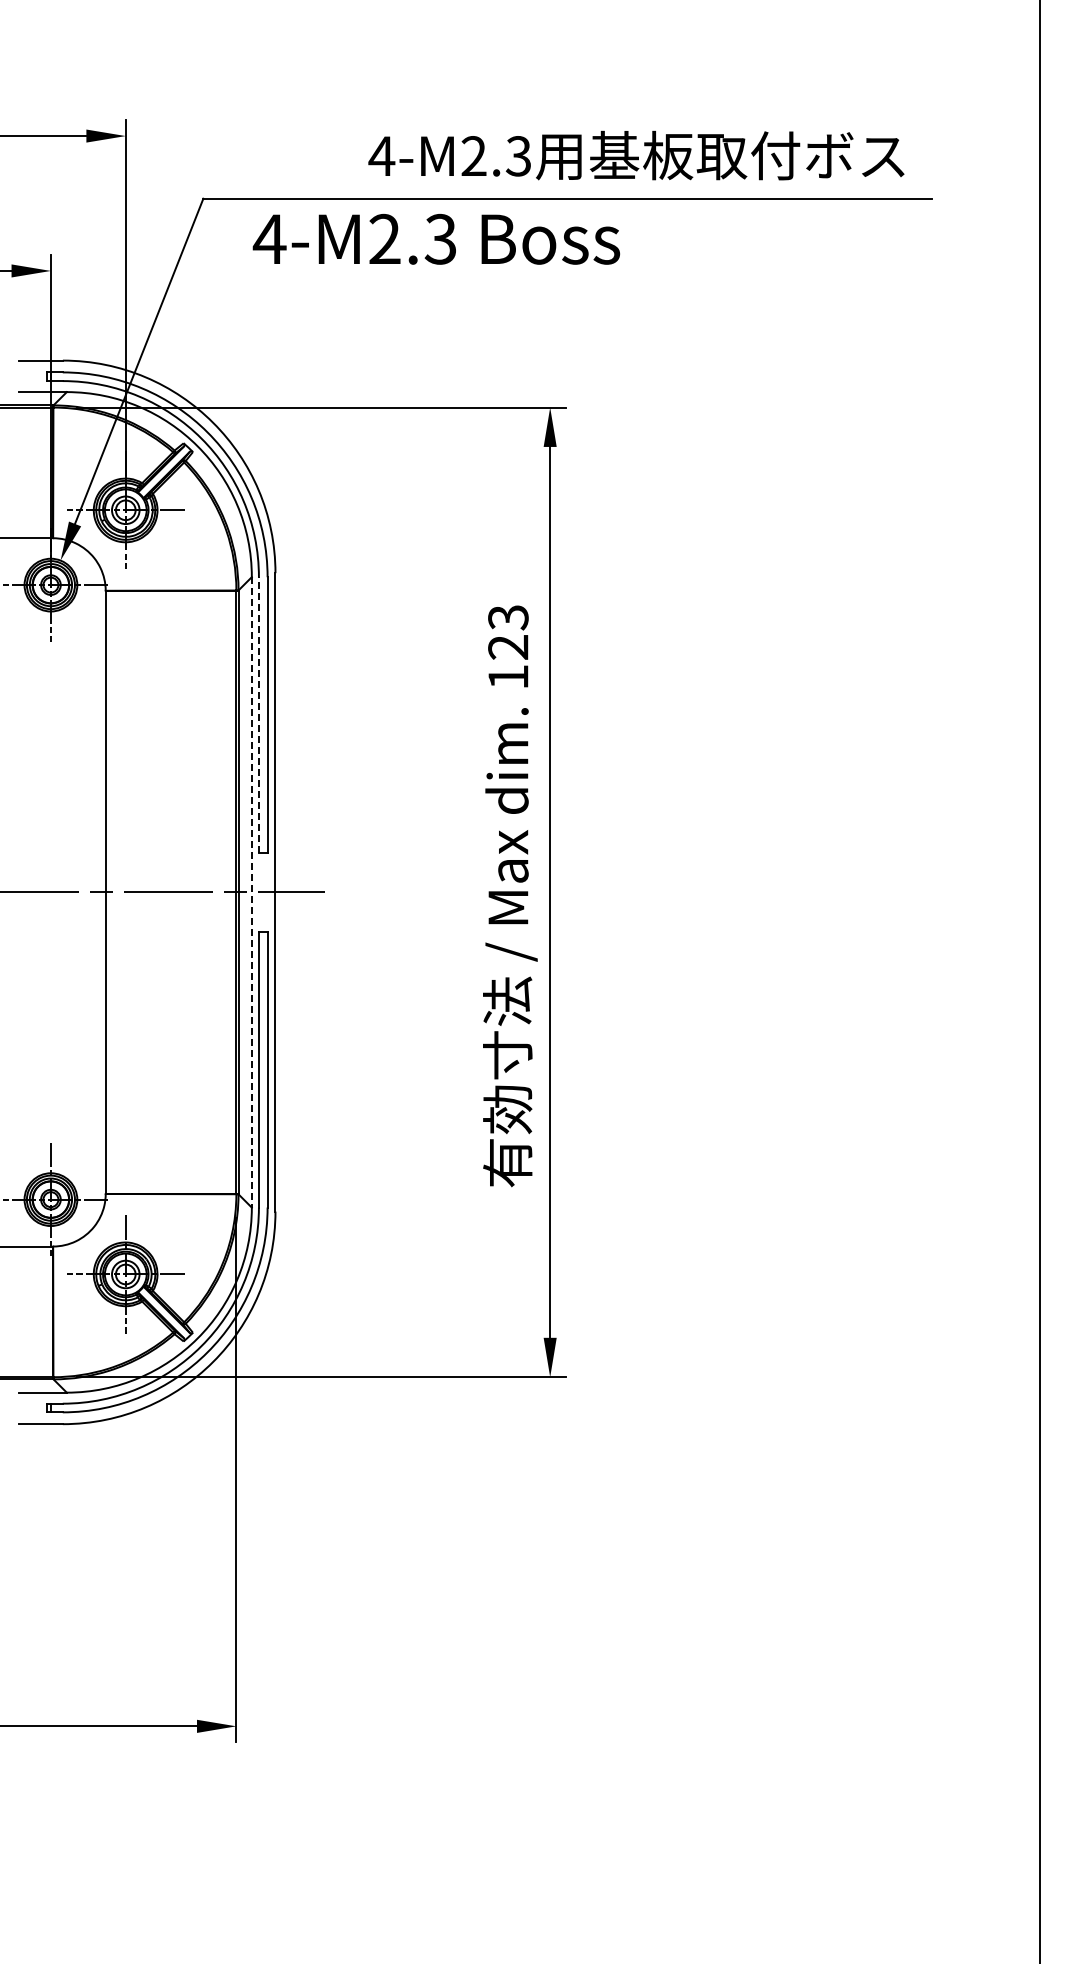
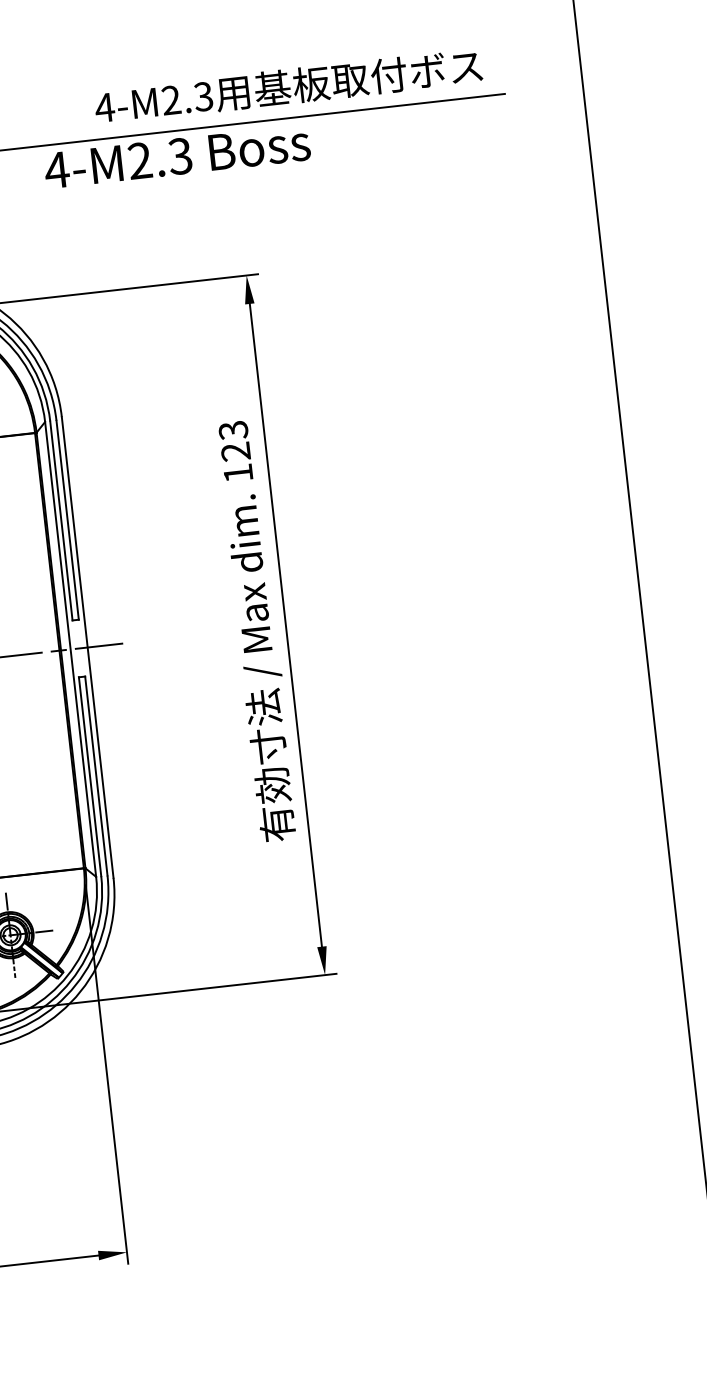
text: (436, 239) -> (177, 156), moved
line: (258, 715) -> (61, 521), dashed -> solid
line: (251, 892) -> (70, 649), dashed -> solid

